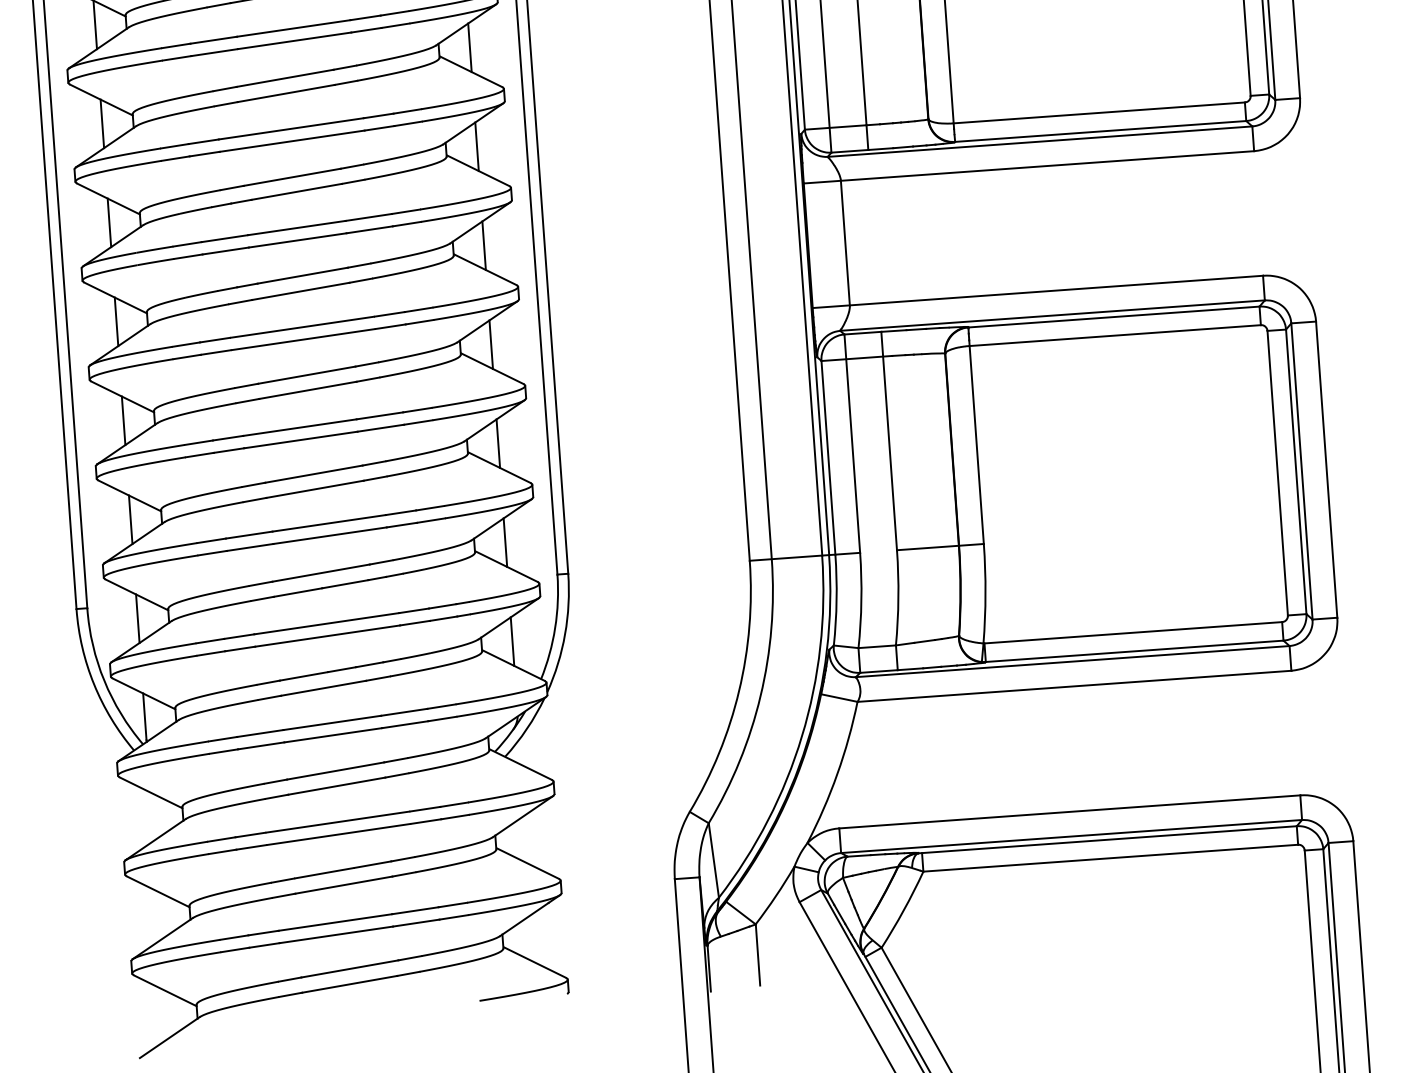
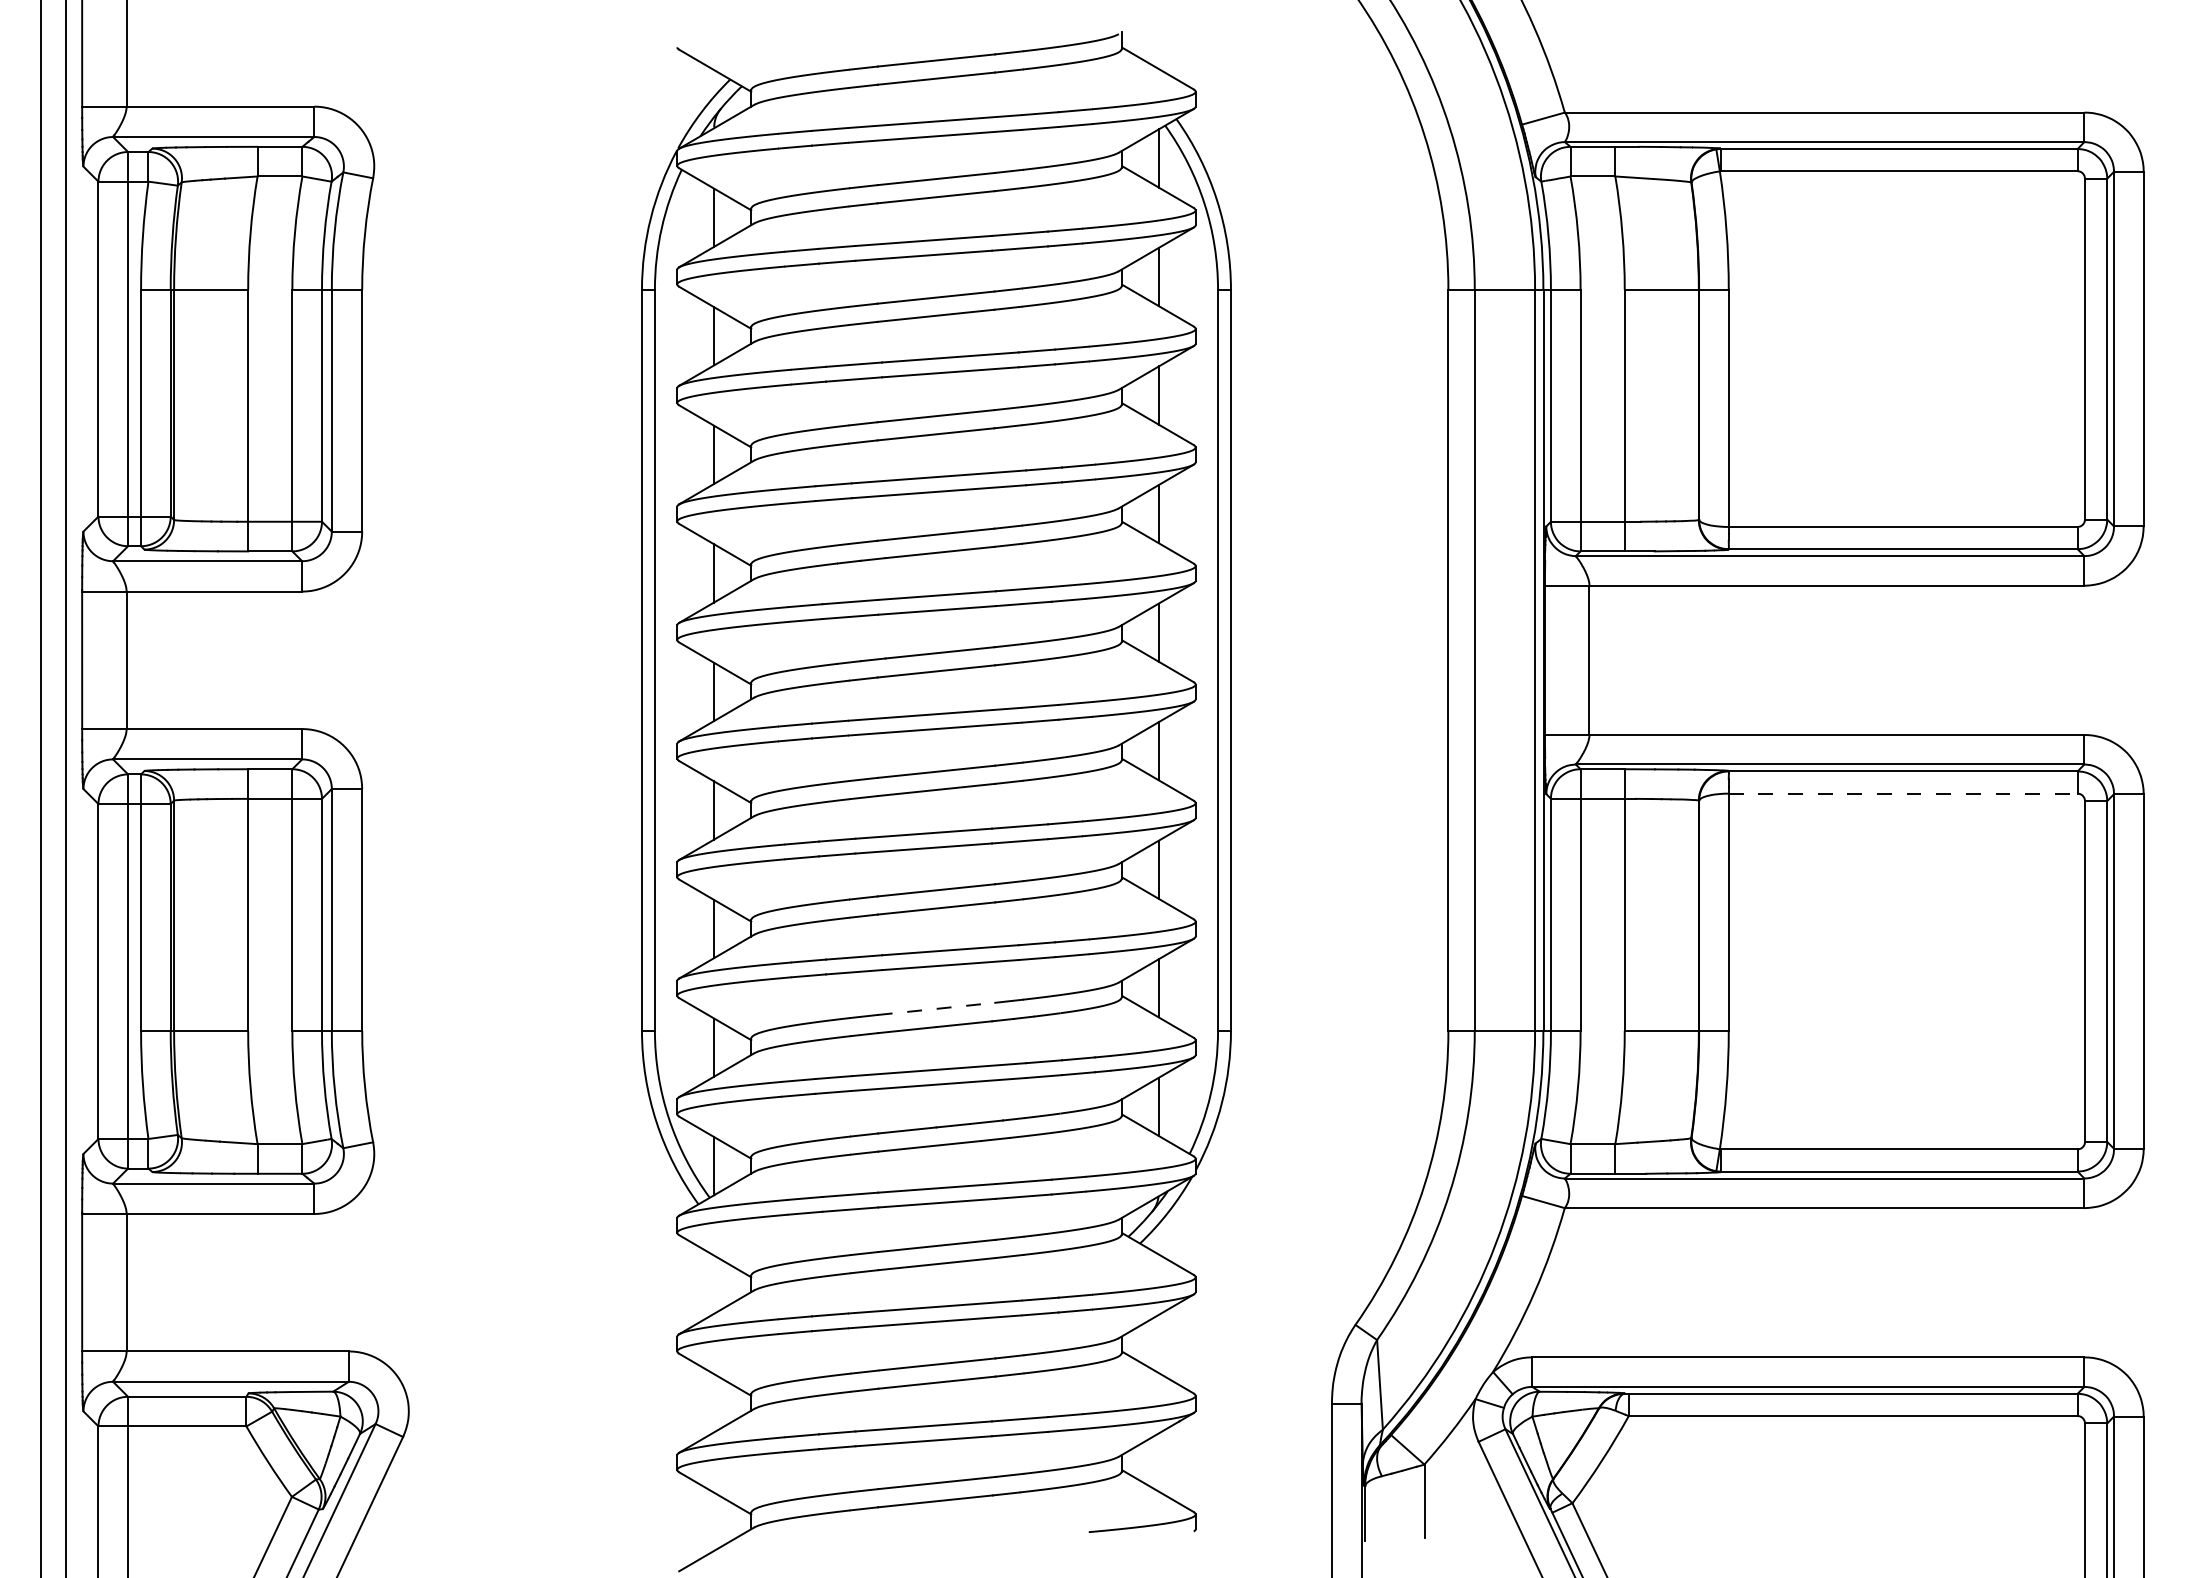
line: (1115, 335) -> (1903, 793), solid -> dashed
line: (321, 572) -> (936, 1008), solid -> dashed

